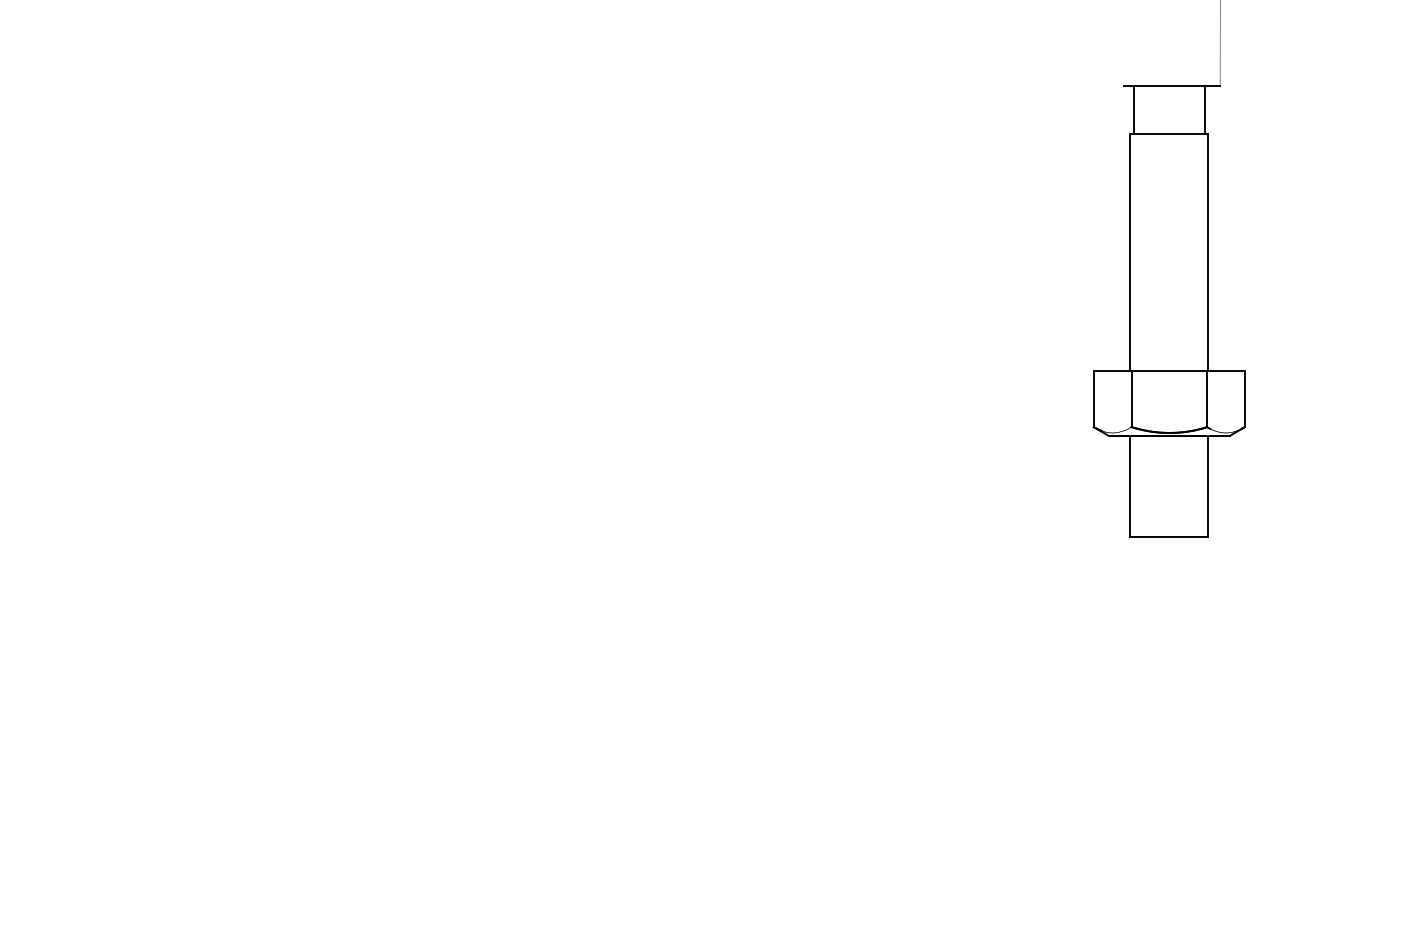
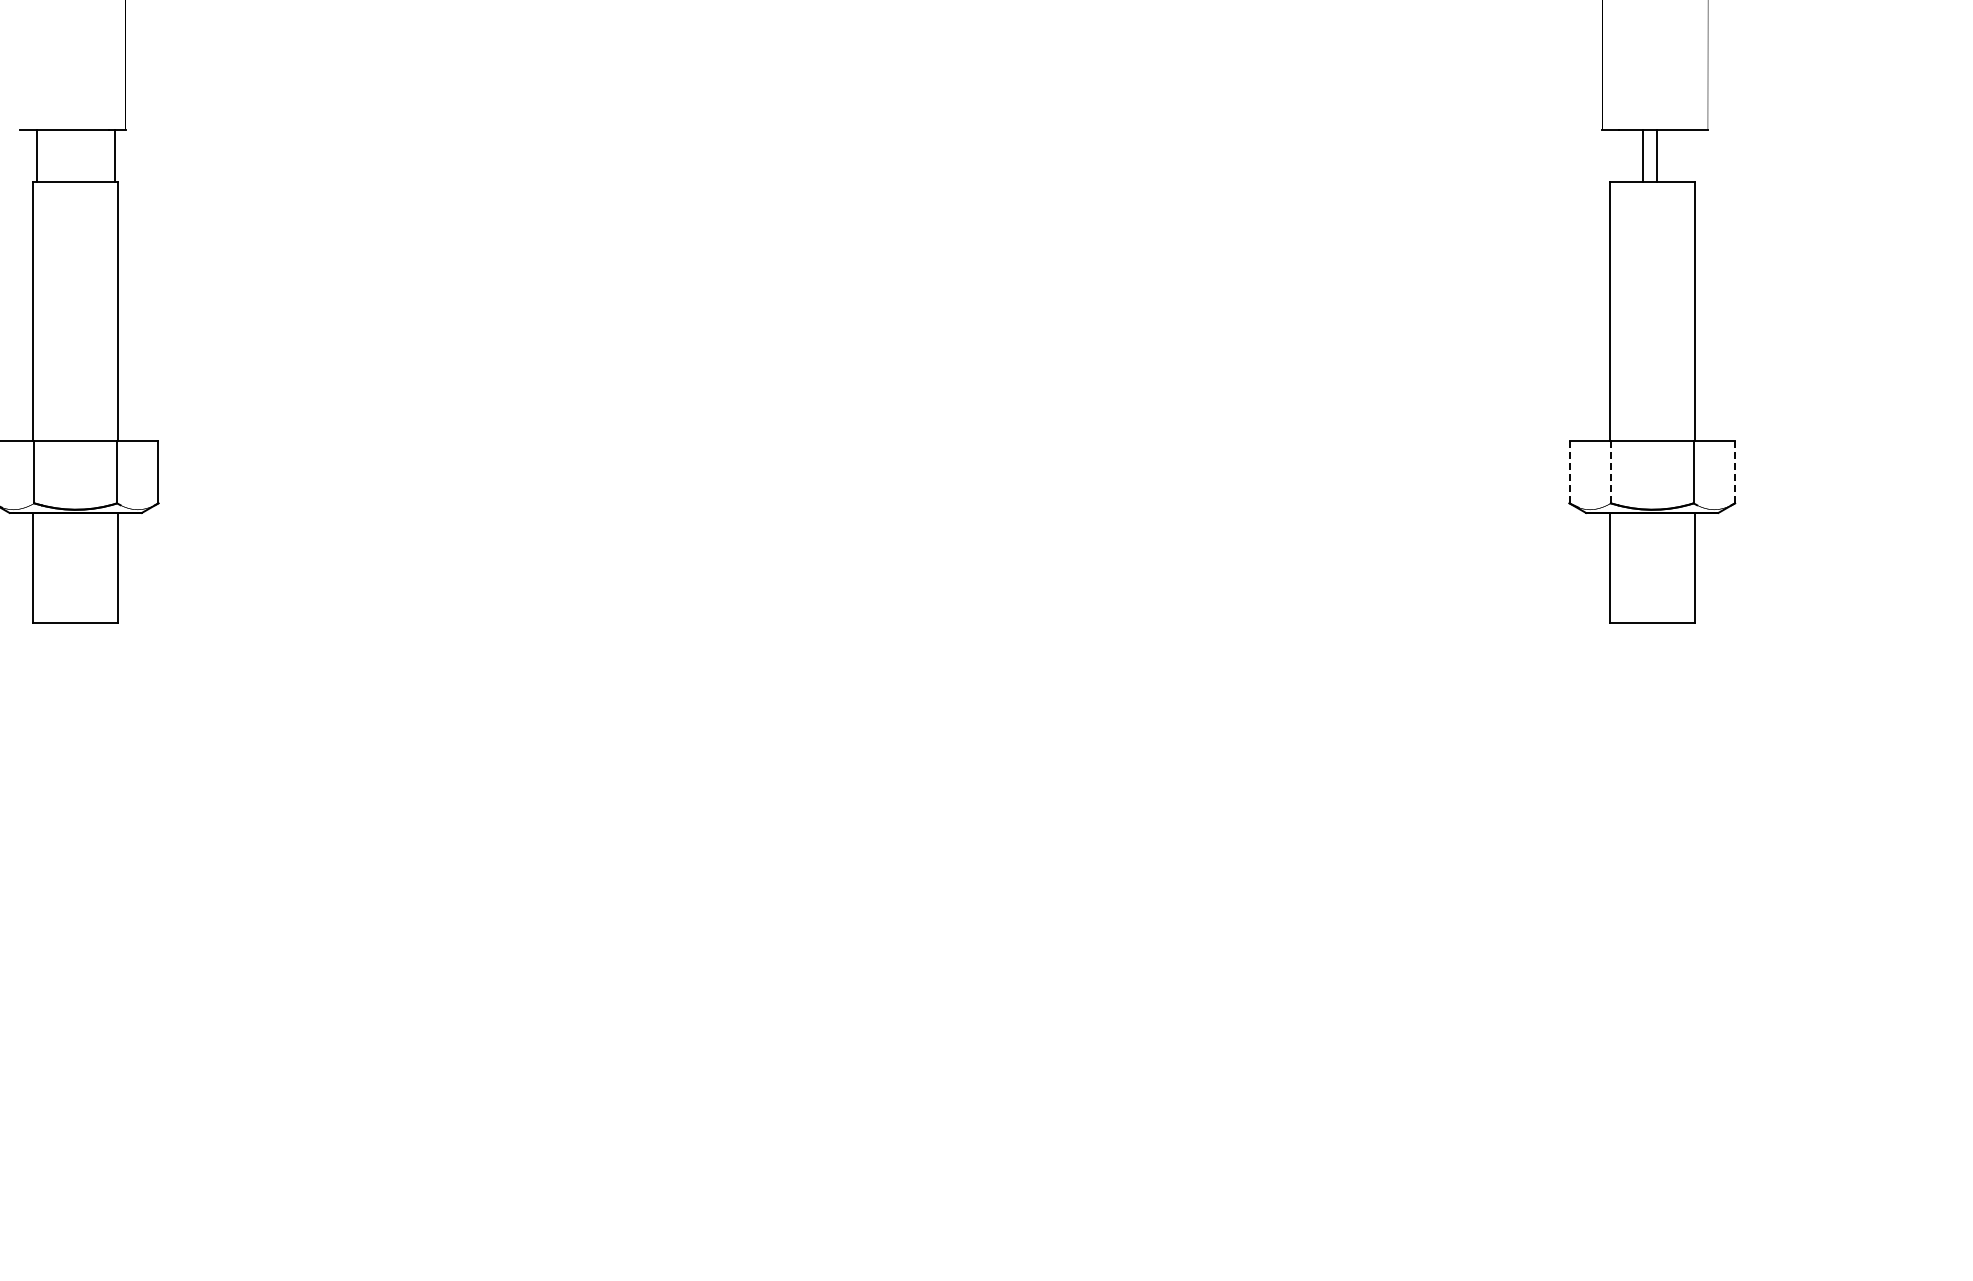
line: (1133, 109) -> (1657, 155), moved
line: (1205, 109) -> (1643, 155), moved
line: (1093, 398) -> (1569, 471), solid -> dashed
line: (1131, 398) -> (1610, 471), solid -> dashed
line: (1245, 398) -> (1735, 471), solid -> dashed

